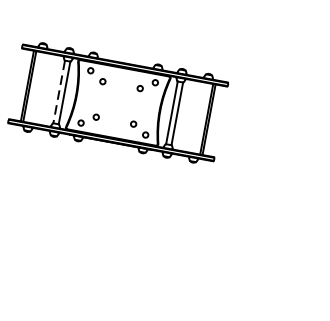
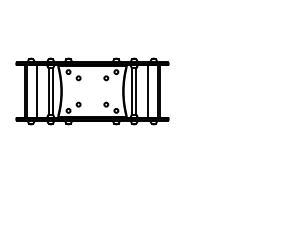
line: (43, 89) -> (37, 91), added
line: (58, 91) -> (48, 91), dashed -> solid
line: (192, 116) -> (147, 91), added

